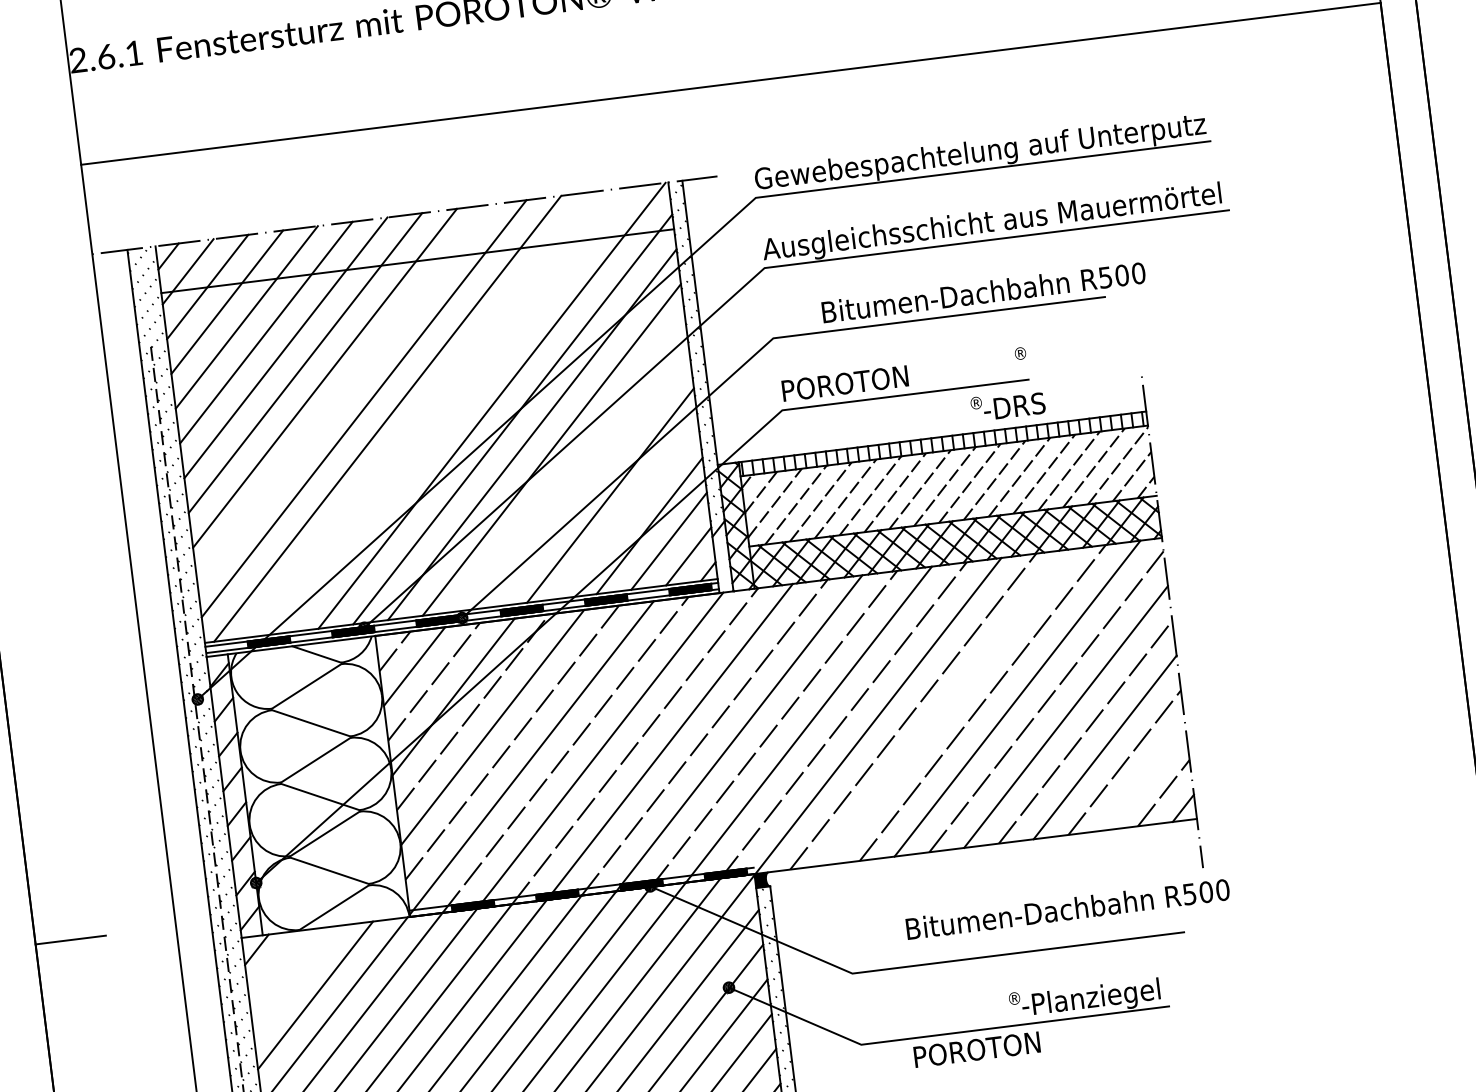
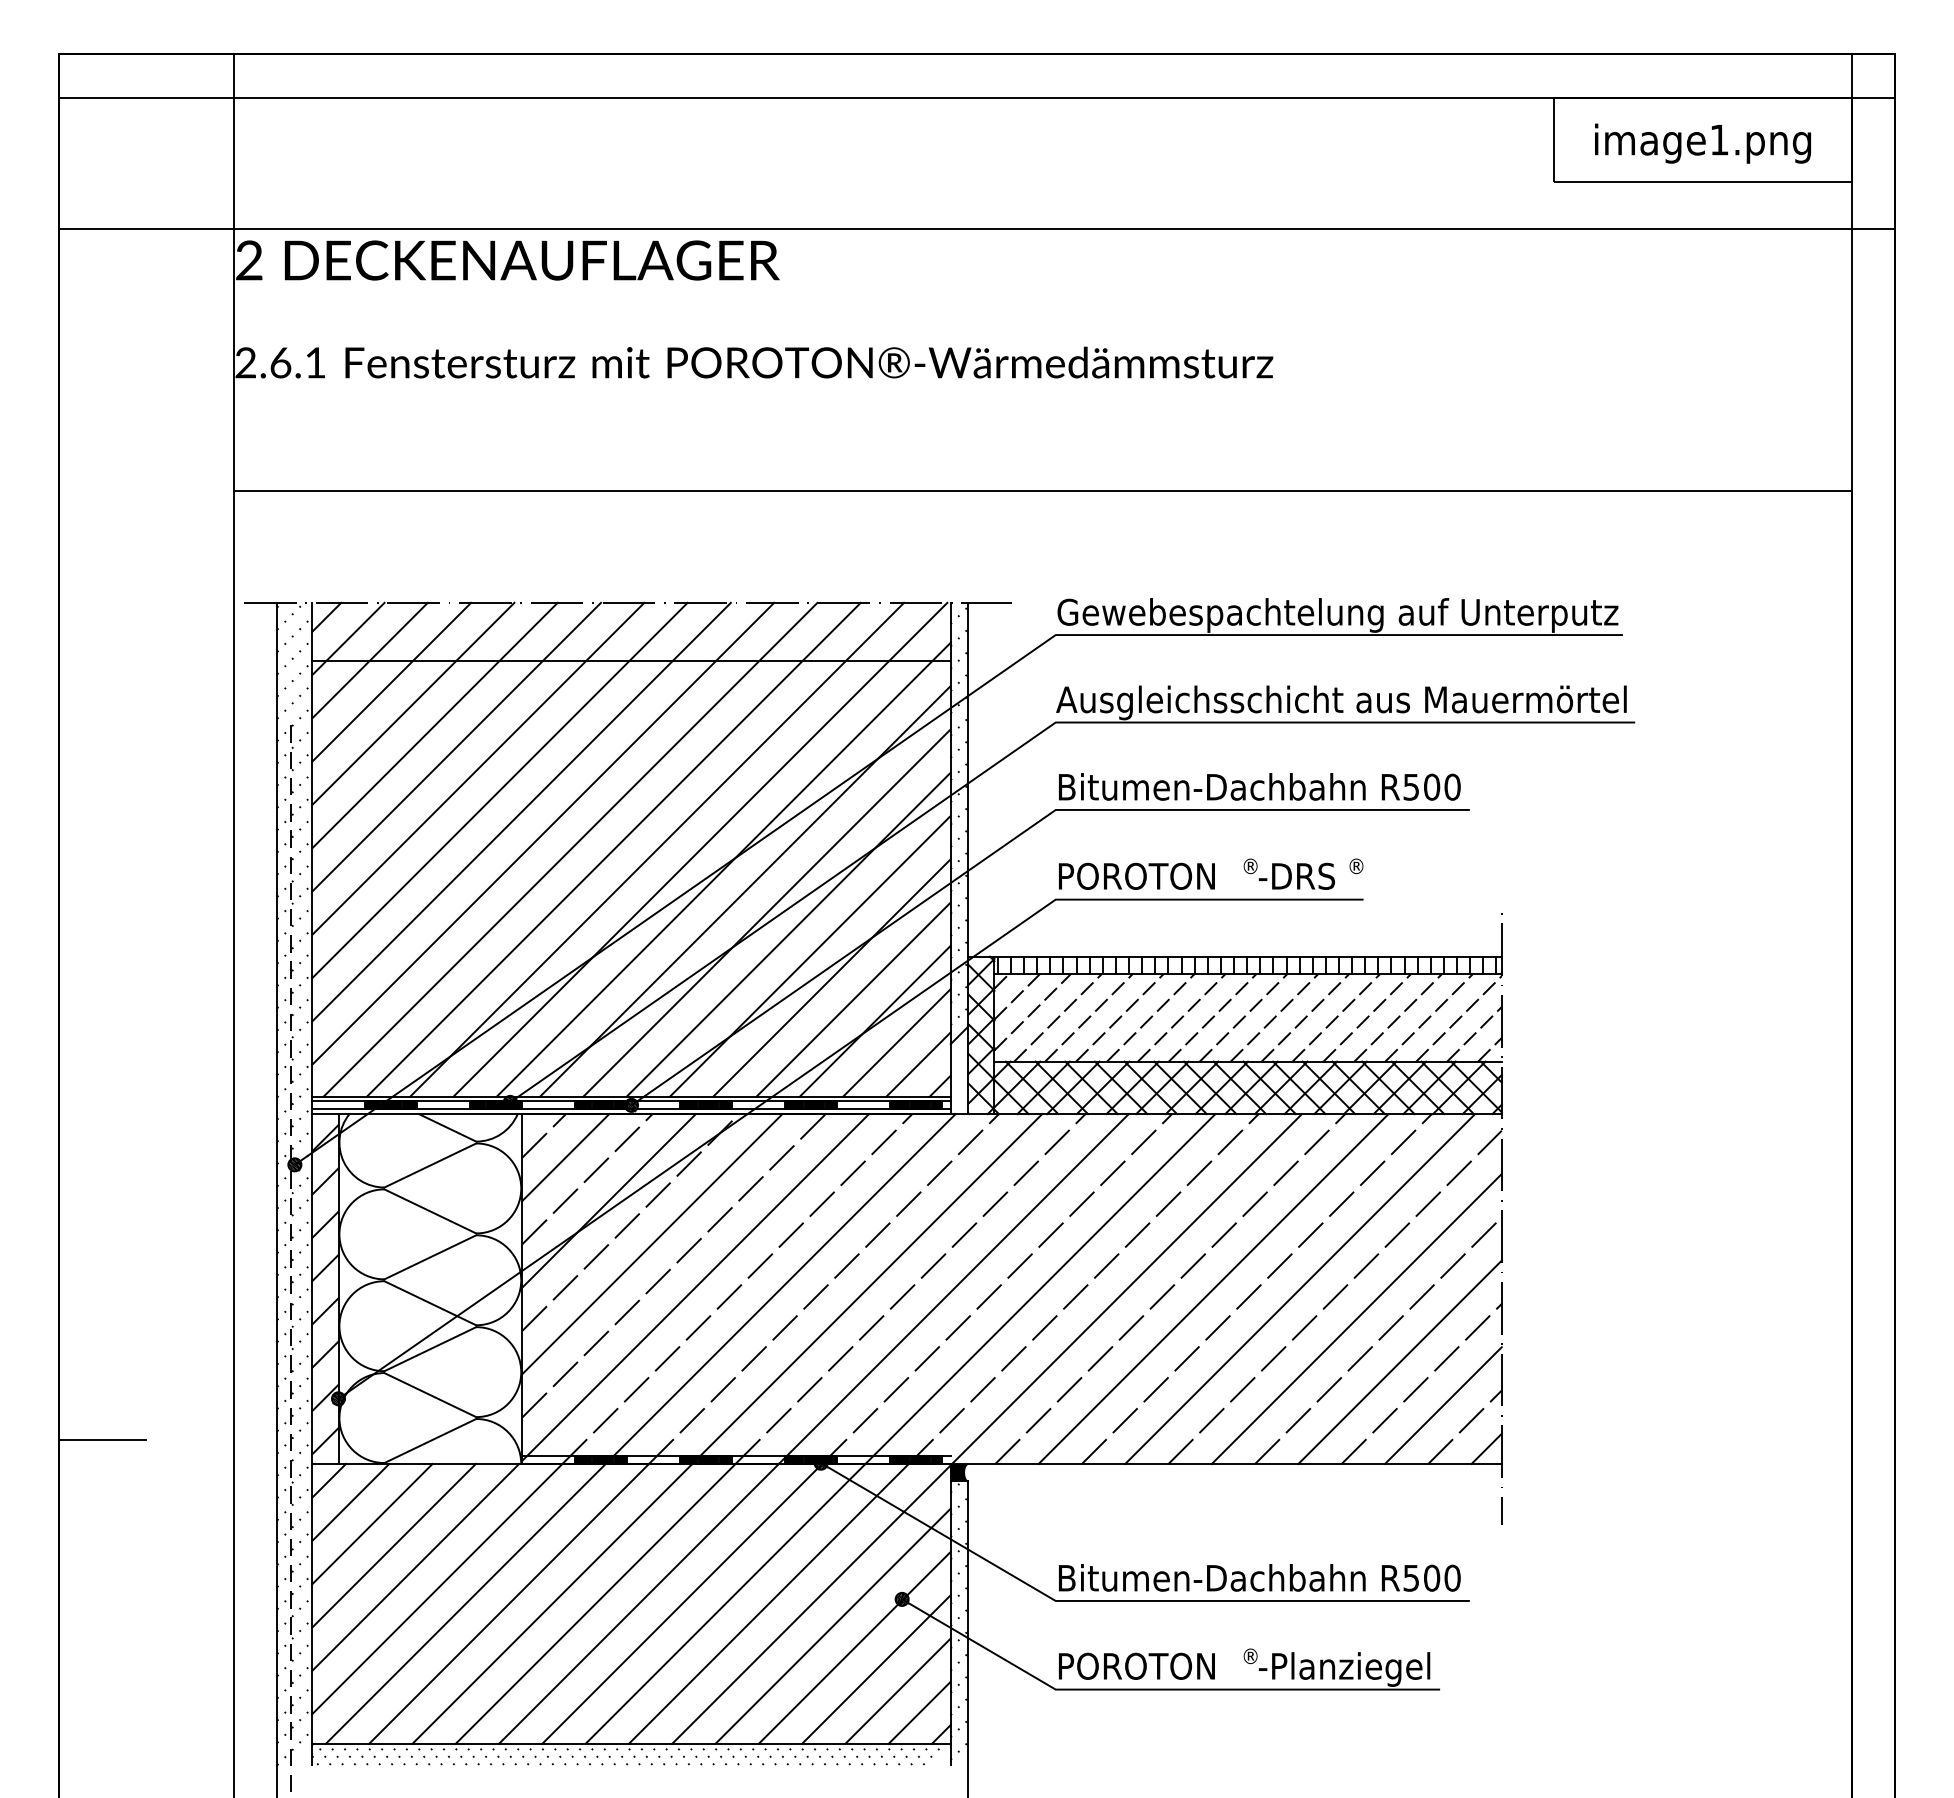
text: (983, 292) -> (1259, 786), moved
line: (344, 393) -> (521, 811), added
text: (1007, 405) -> (1288, 873), moved
line: (457, 409) -> (657, 849), added
line: (422, 414) -> (613, 849), added
line: (571, 465) -> (788, 934), added
line: (590, 479) -> (810, 955), added
line: (629, 510) -> (853, 999), added
line: (947, 706) -> (1213, 1288), added
line: (1144, 777) -> (1443, 1405), added
text: (1067, 908) -> (1259, 1577), moved
line: (276, 964) -> (350, 1501), added
line: (296, 979) -> (372, 1523), added
text: (976, 1049) -> (1136, 1665), moved

